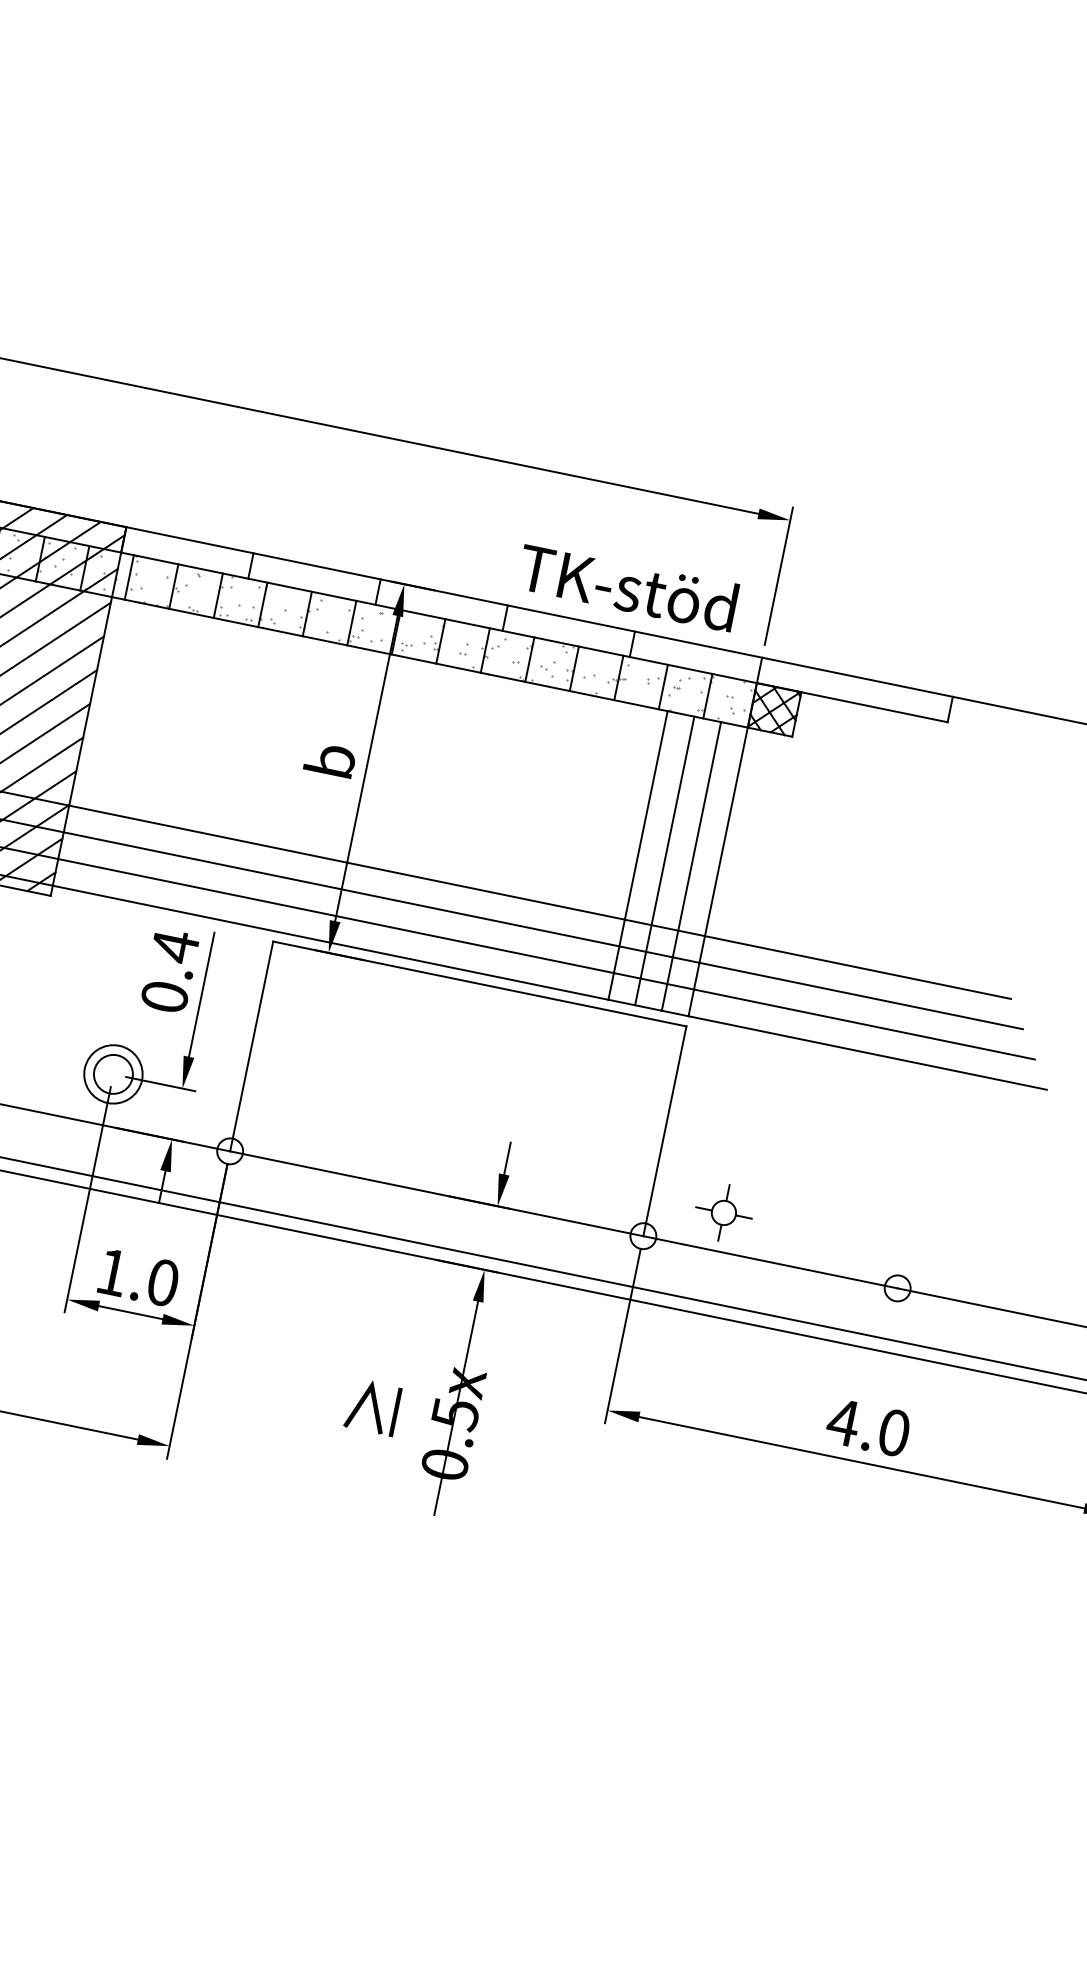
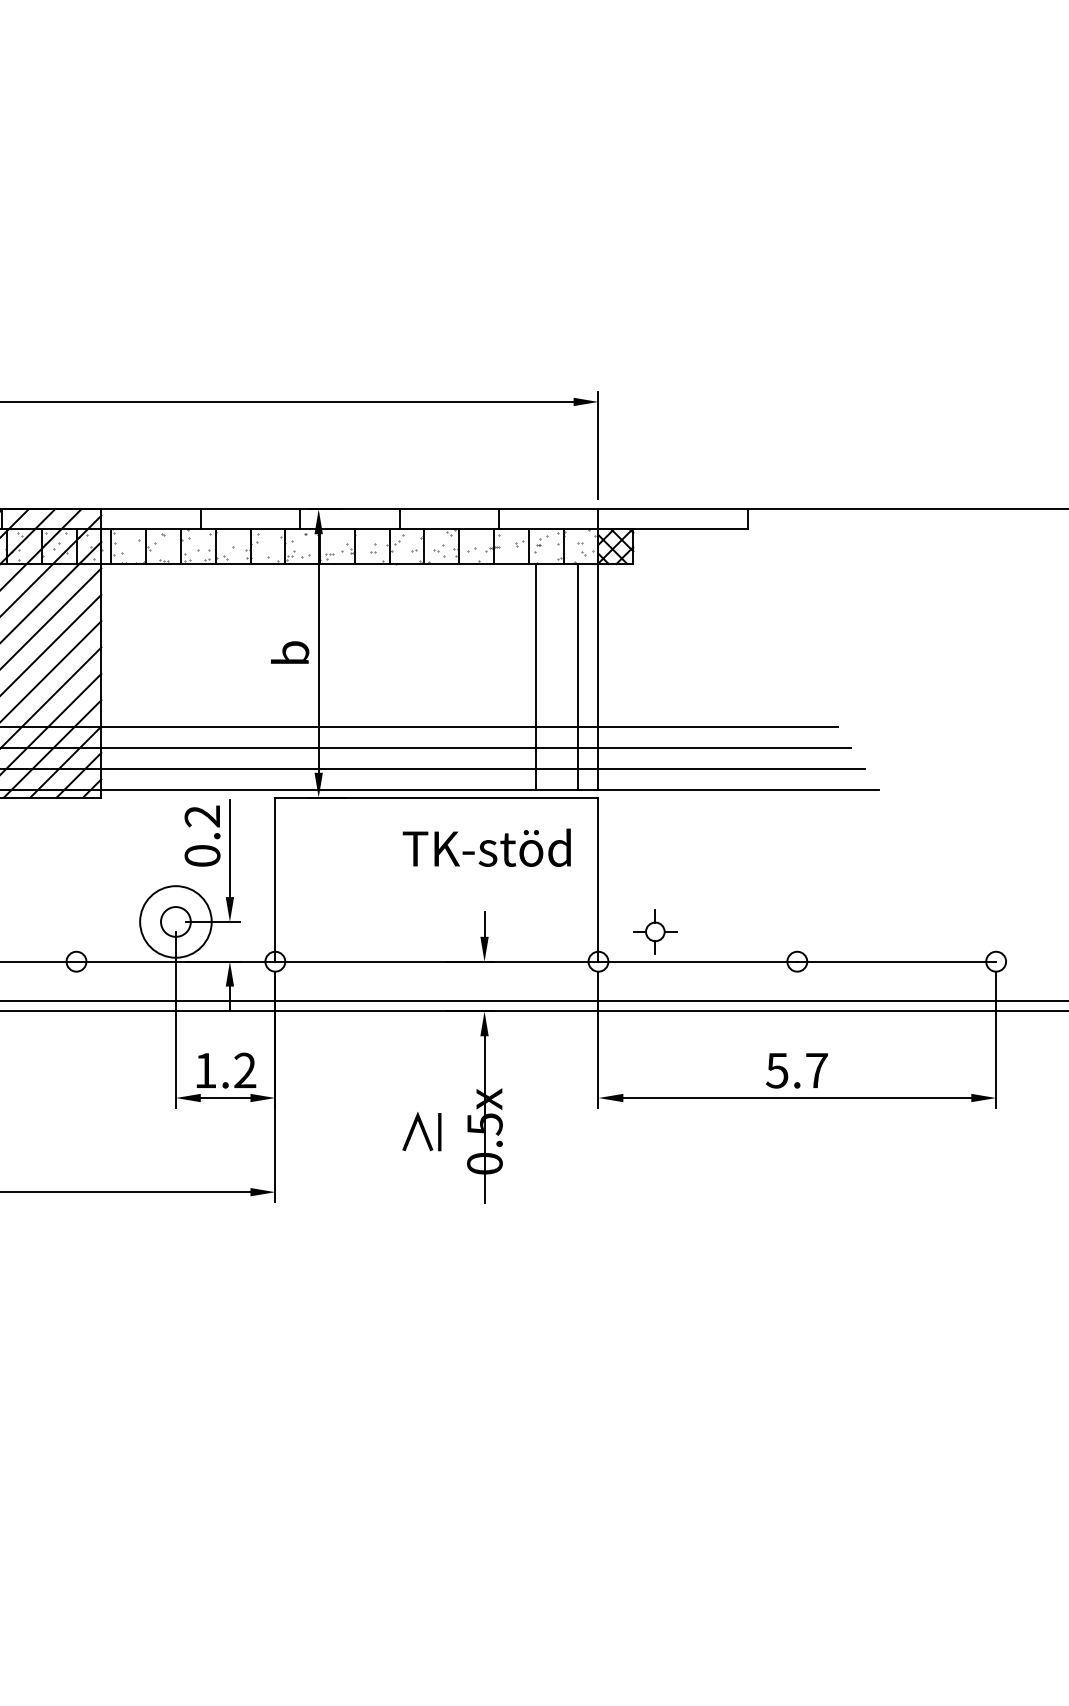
text: (627, 586) -> (486, 847), moved
line: (664, 860) -> (556, 676), removed
text: (173, 946) -> (201, 816), 0.4 -> 0.2
circle: (113, 1073) -> (175, 921), size x1.6
text: (163, 1282) -> (245, 1070), 1.0 -> 1.2
text: (868, 1427) -> (796, 1070), 4.0 -> 5.7

